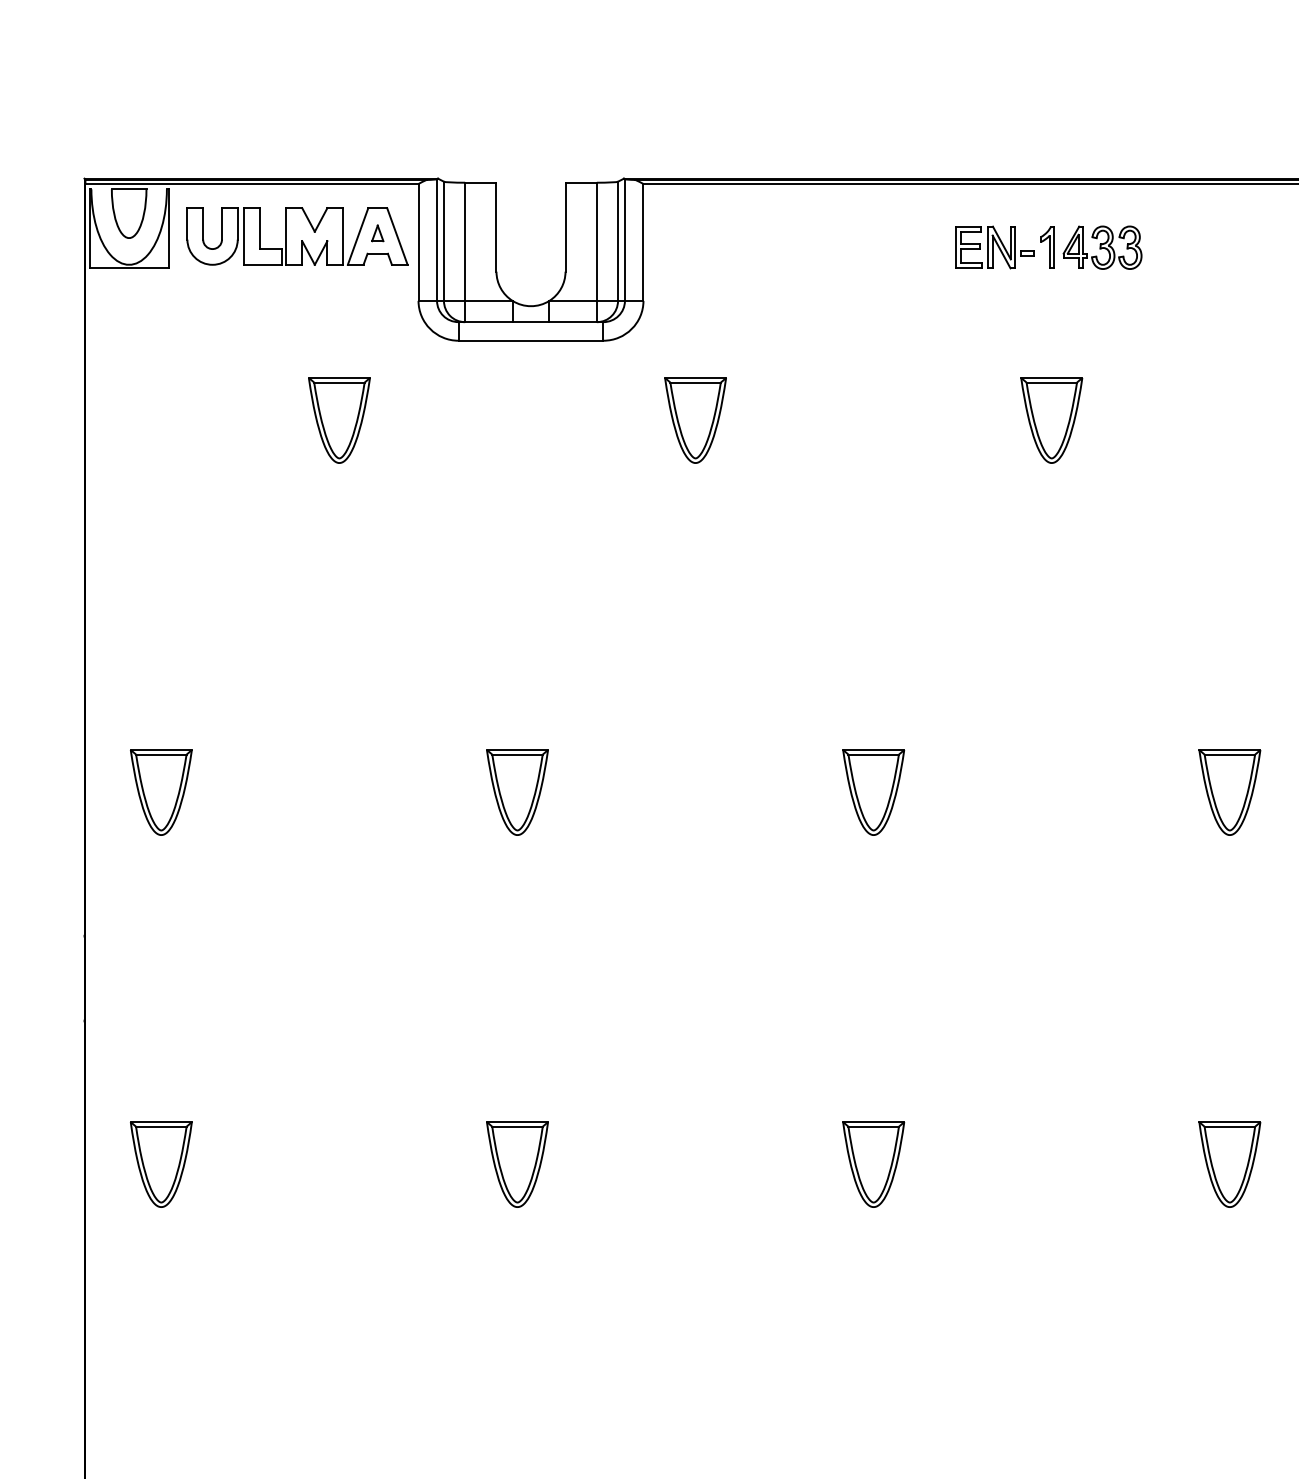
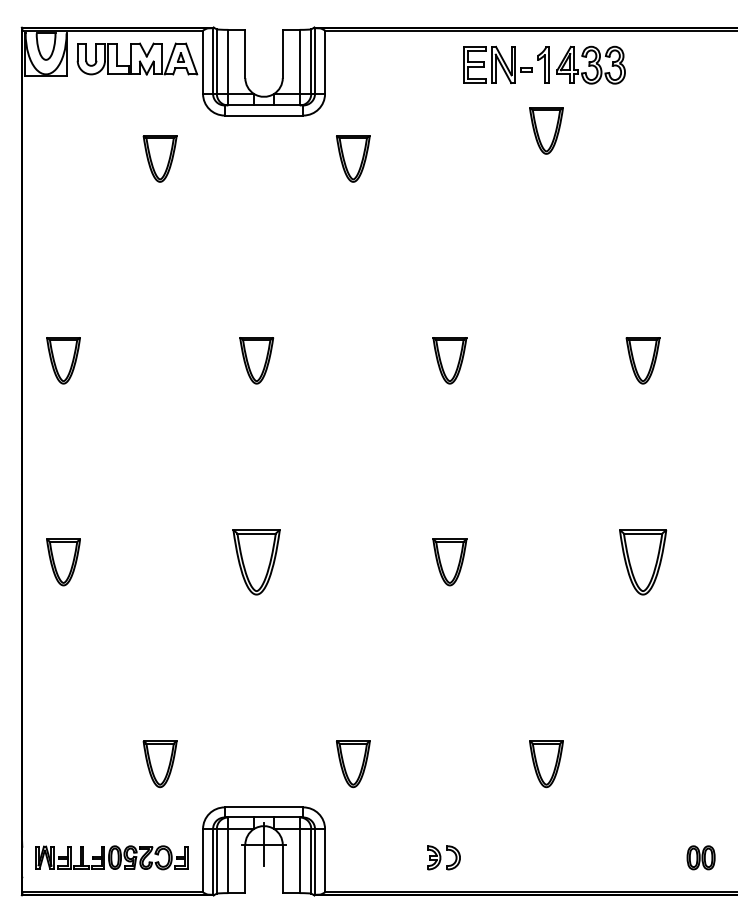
part: (1049, 246) -> (545, 64), size x1.6
part: (1051, 419) -> (546, 130), moved
part: (517, 1164) -> (256, 562), size x1.4
part: (1228, 1164) -> (642, 562), size x1.4

